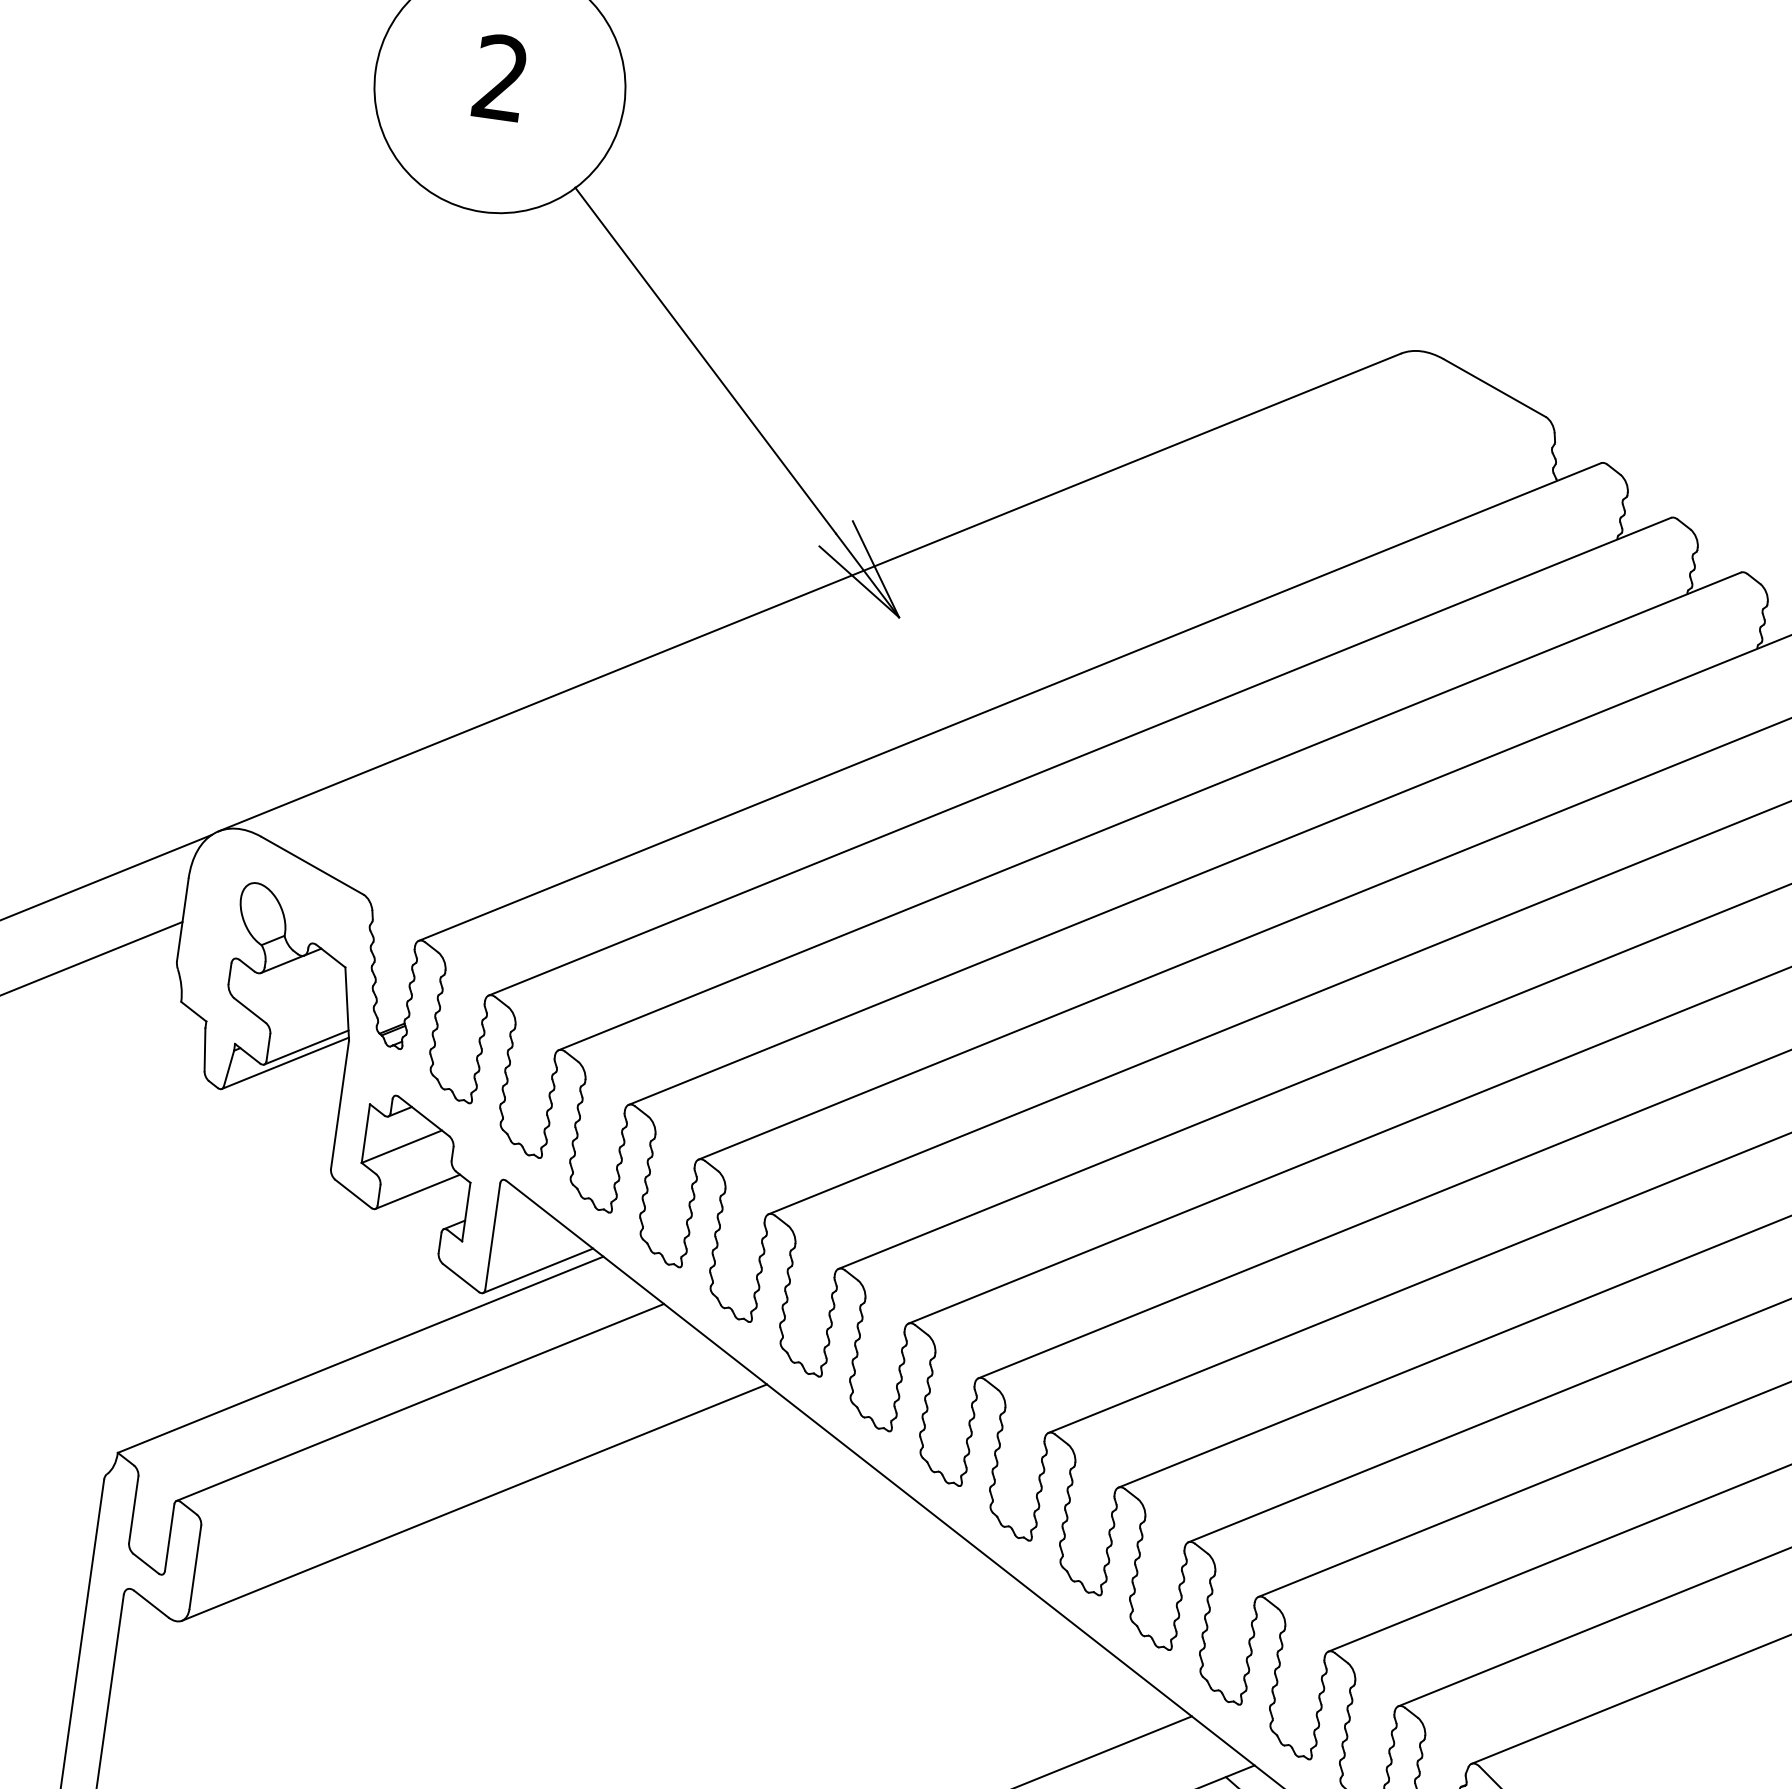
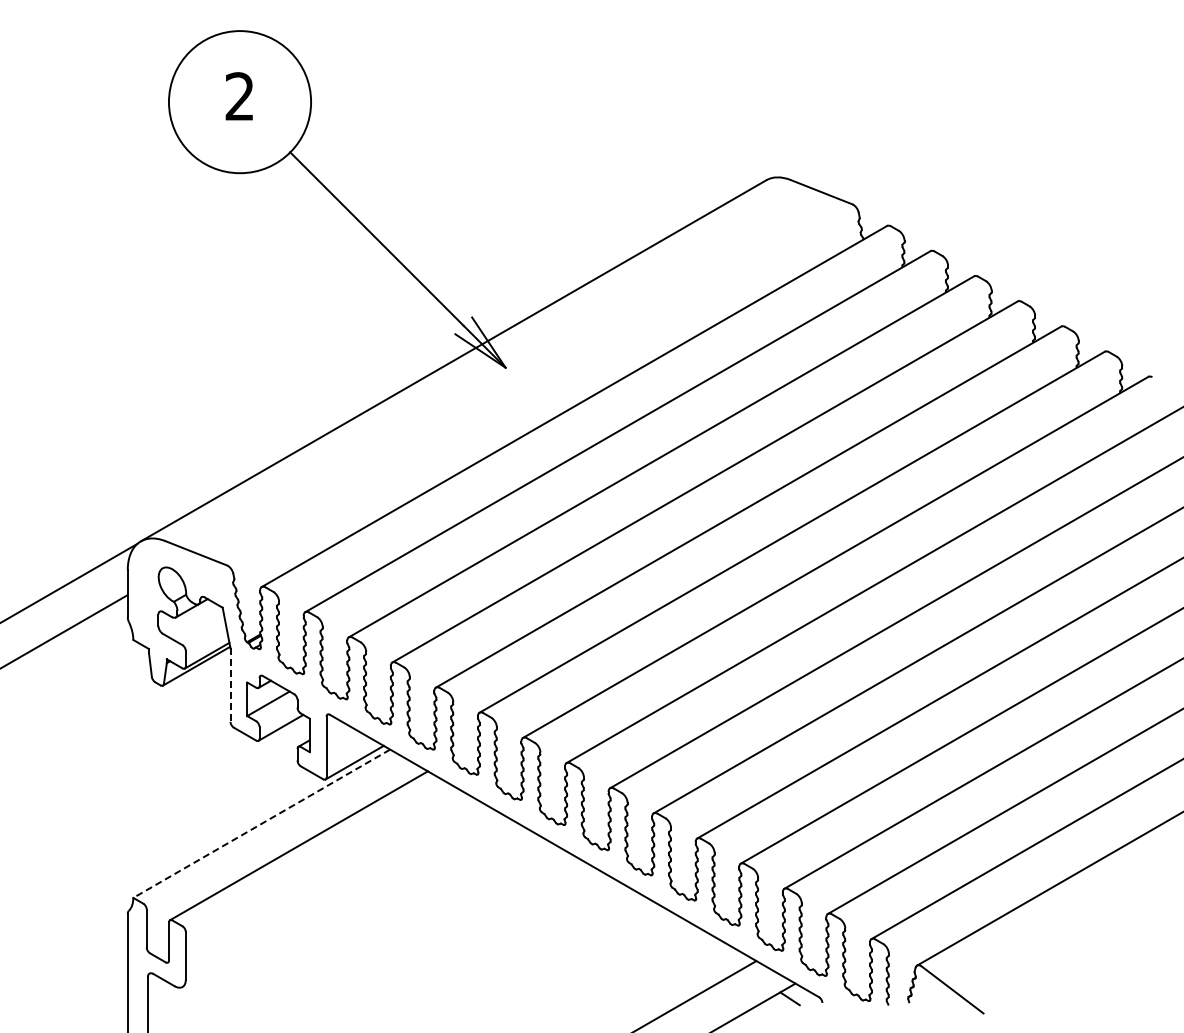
line: (339, 1105) -> (230, 685), solid -> dashed
line: (359, 1356) -> (261, 824), solid -> dashed
line: (474, 1502) -> (337, 897), removed

